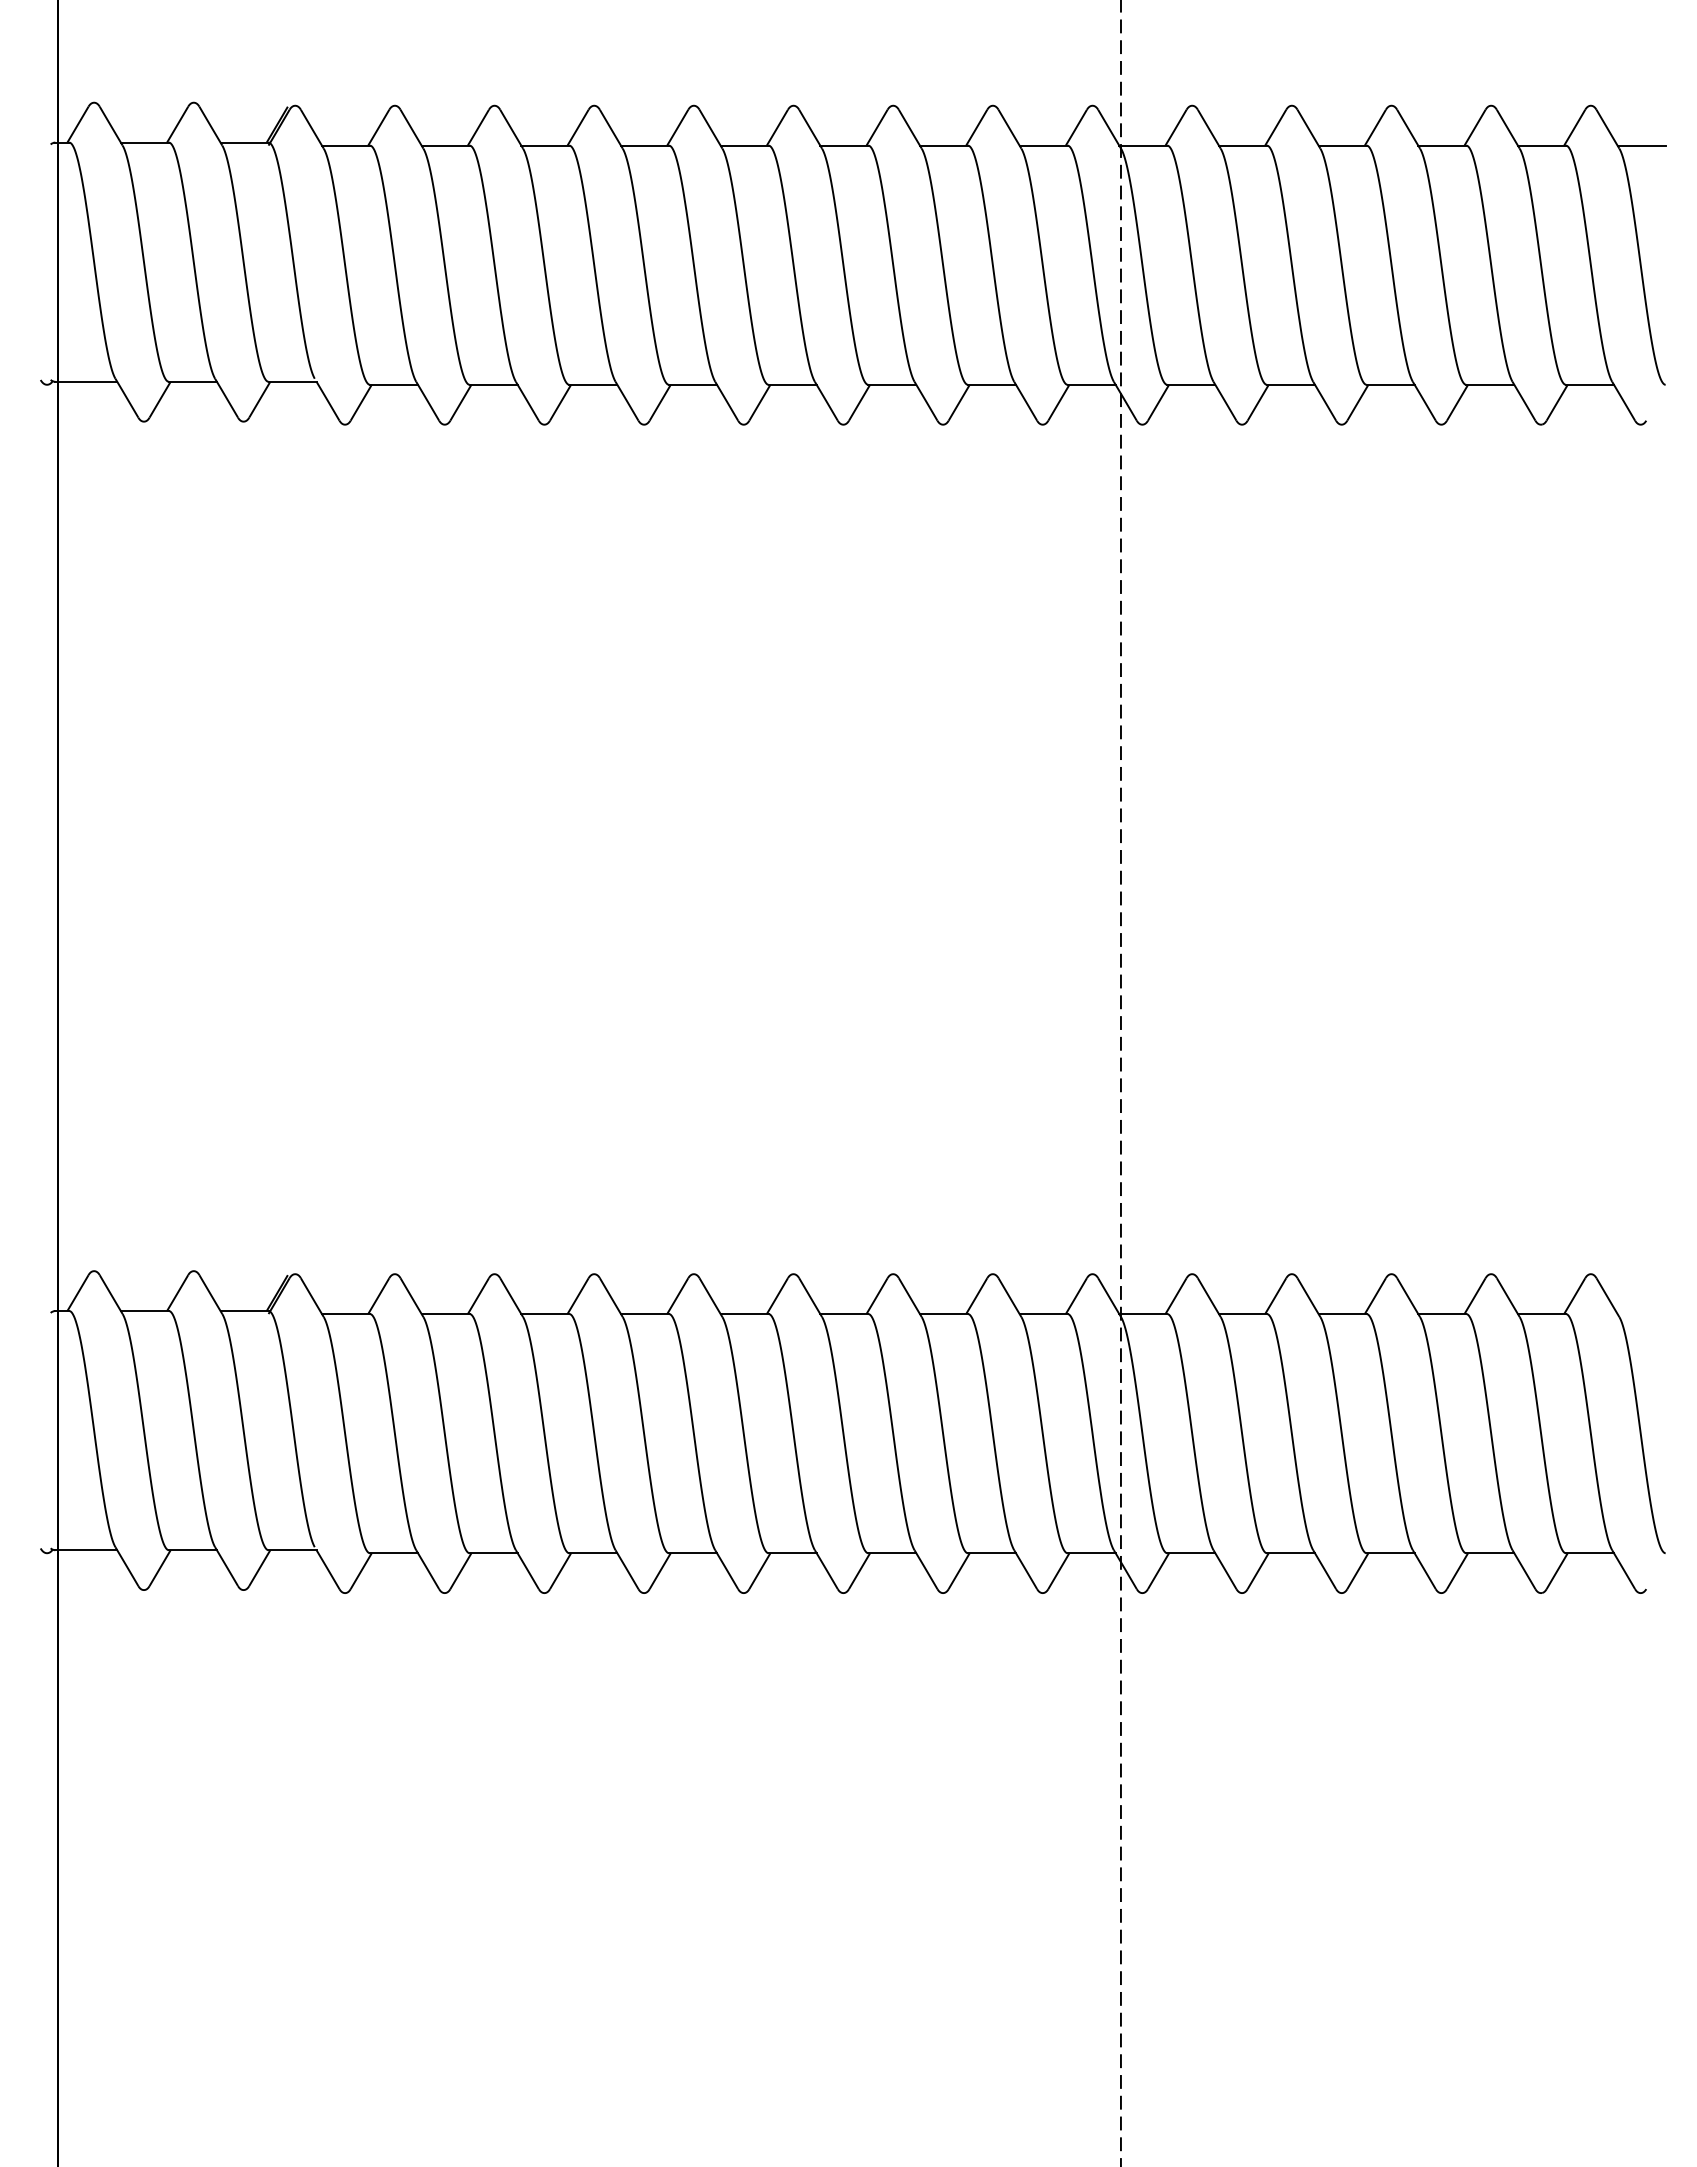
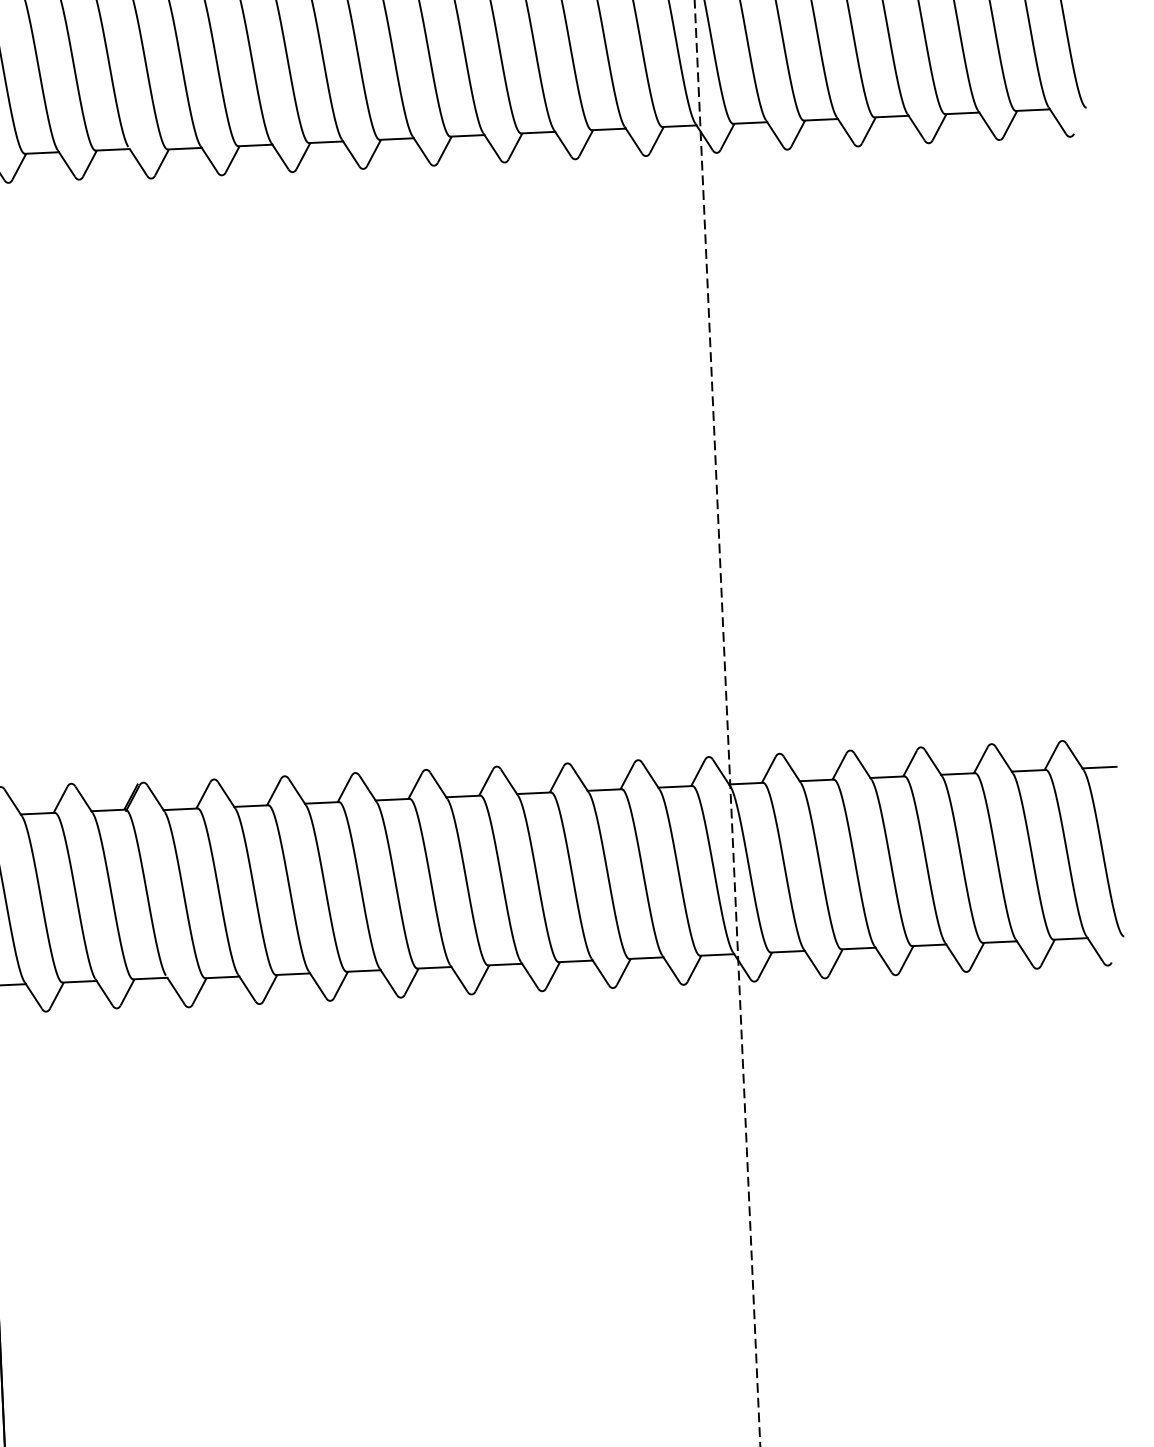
line: (1641, 1314) -> (1099, 767), added

